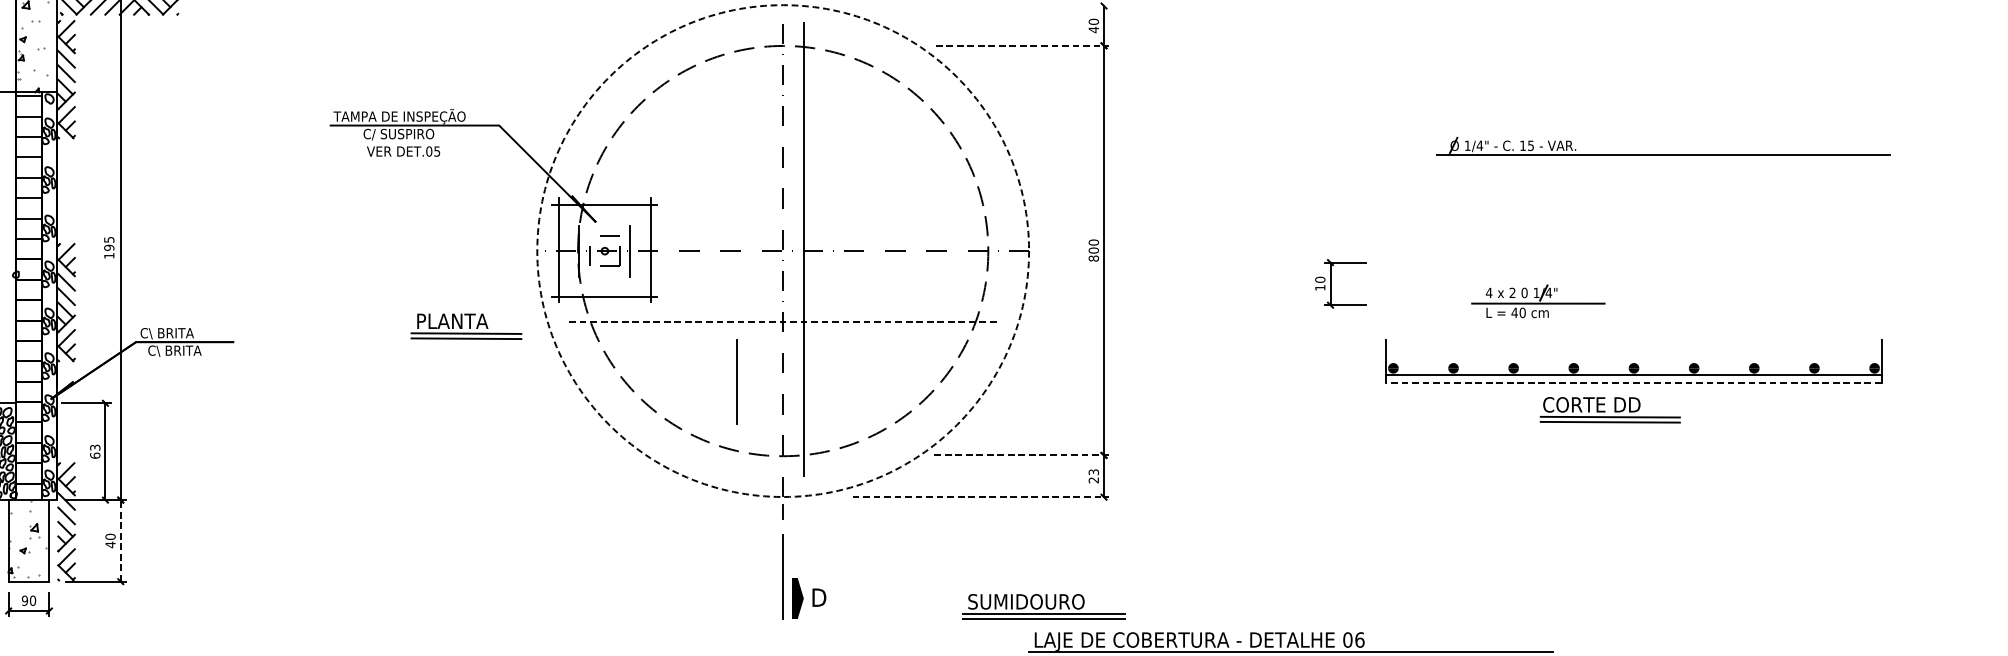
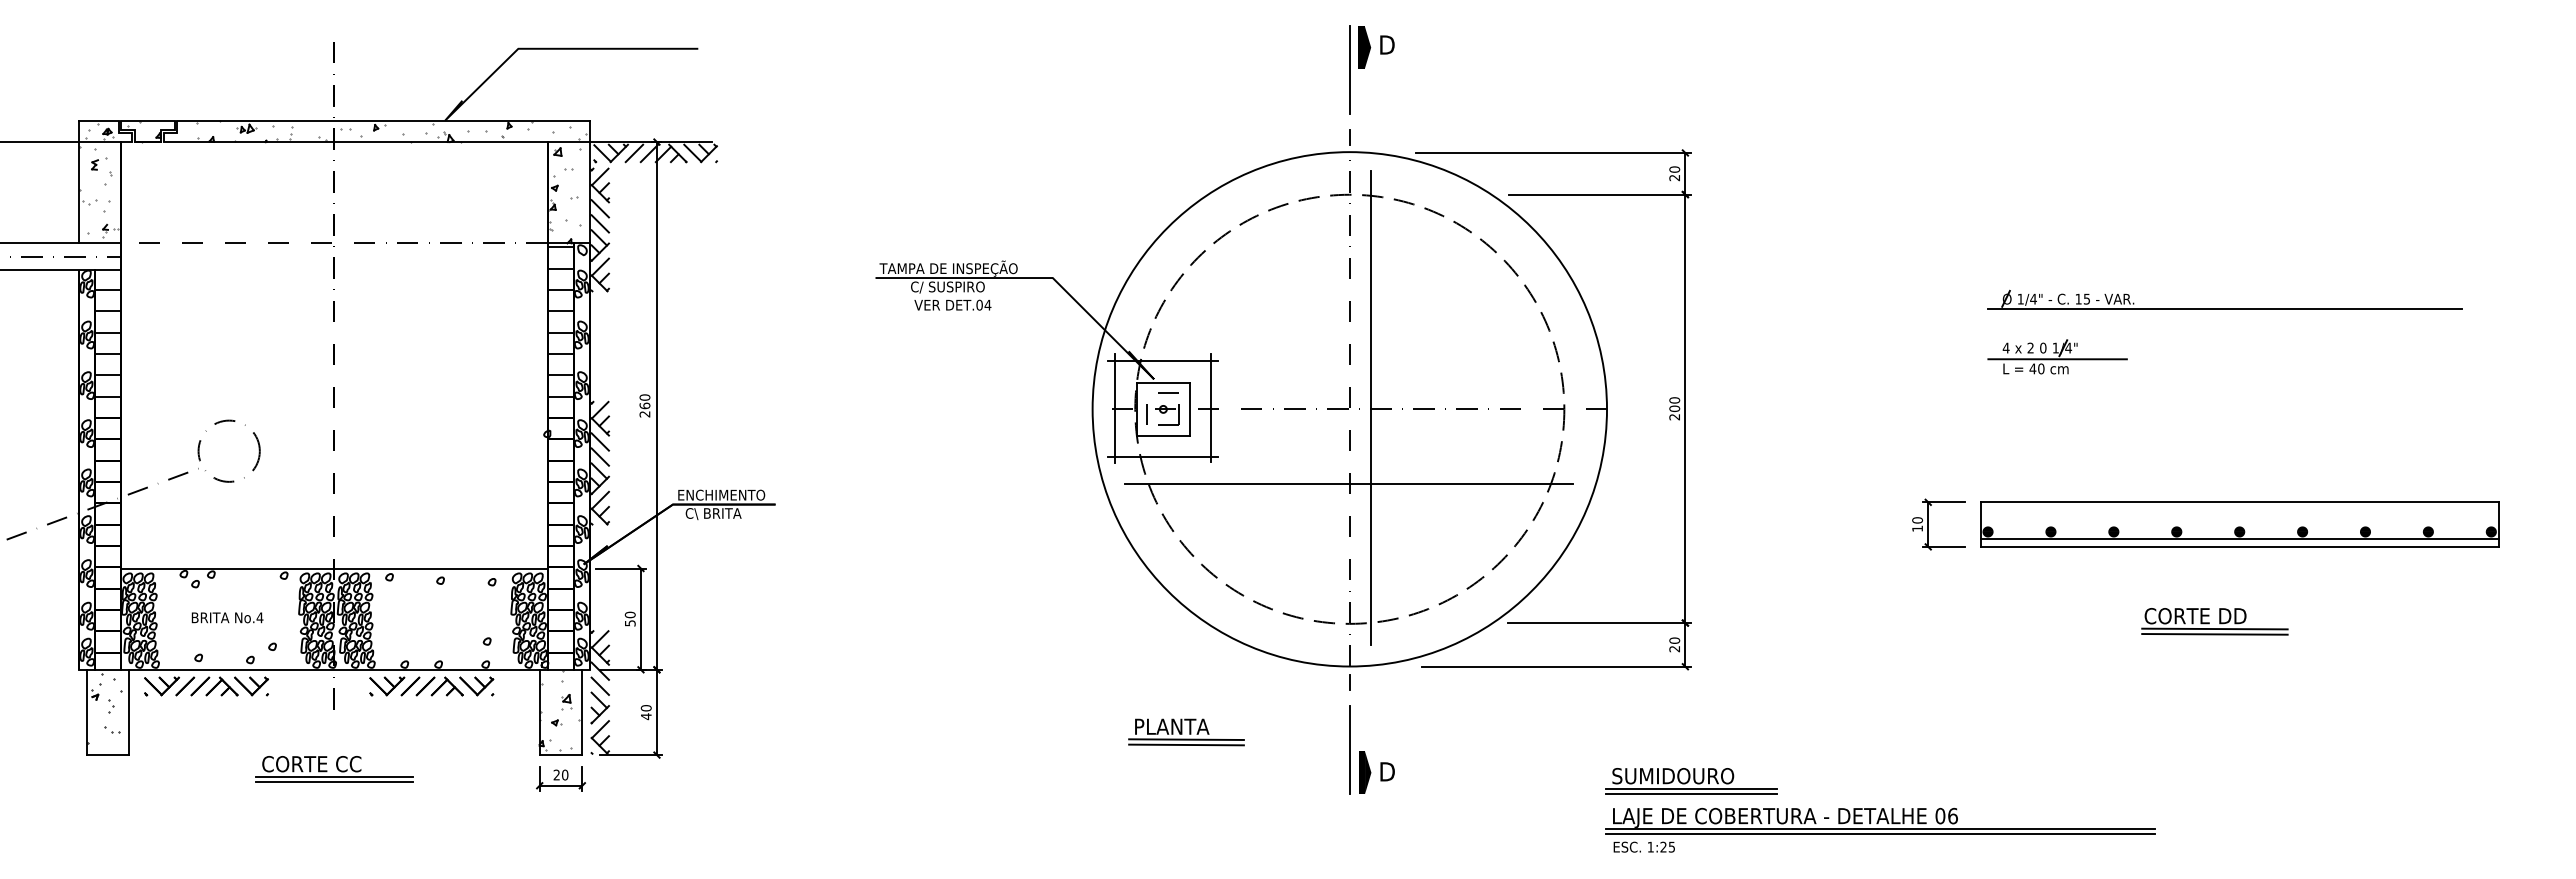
line: (977, 5) -> (1553, 152), added
text: (1093, 29) -> (1674, 177), 40 -> 20
line: (1022, 45) -> (1600, 194), dashed -> solid
text: (436, 150) -> (987, 304), DET.05 -> DET.04
part: (1662, 154) -> (2224, 308), moved
line: (604, 225) -> (1162, 382), added
text: (108, 247) -> (644, 405), 195 -> 260
circle: (782, 251) -> (1349, 409), dashed -> solid
text: (1093, 258) -> (1674, 417), 800 -> 200
line: (604, 276) -> (1162, 435), added
part: (1330, 283) -> (1928, 524), moved
part: (1538, 300) -> (2057, 356), moved
line: (782, 322) -> (1349, 483), dashed -> solid
part: (466, 326) -> (1186, 732), moved
text: (182, 333) -> (721, 495), C\ BRITA -> ENCHIMENTO
line: (1633, 340) -> (2239, 502), added
line: (736, 381) -> (1300, 545), removed
line: (1633, 382) -> (2239, 546), dashed -> solid
part: (1609, 409) -> (2214, 621), moved
text: (94, 451) -> (629, 618), 63 -> 50
line: (1021, 455) -> (1599, 623), dashed -> solid
text: (1093, 472) -> (1674, 640), 23 -> 20
line: (981, 496) -> (1557, 666), dashed -> solid
line: (120, 540) -> (656, 712), dashed -> solid
text: (24, 600) -> (556, 774), 90 -> 20
part: (1043, 606) -> (1691, 781), moved

